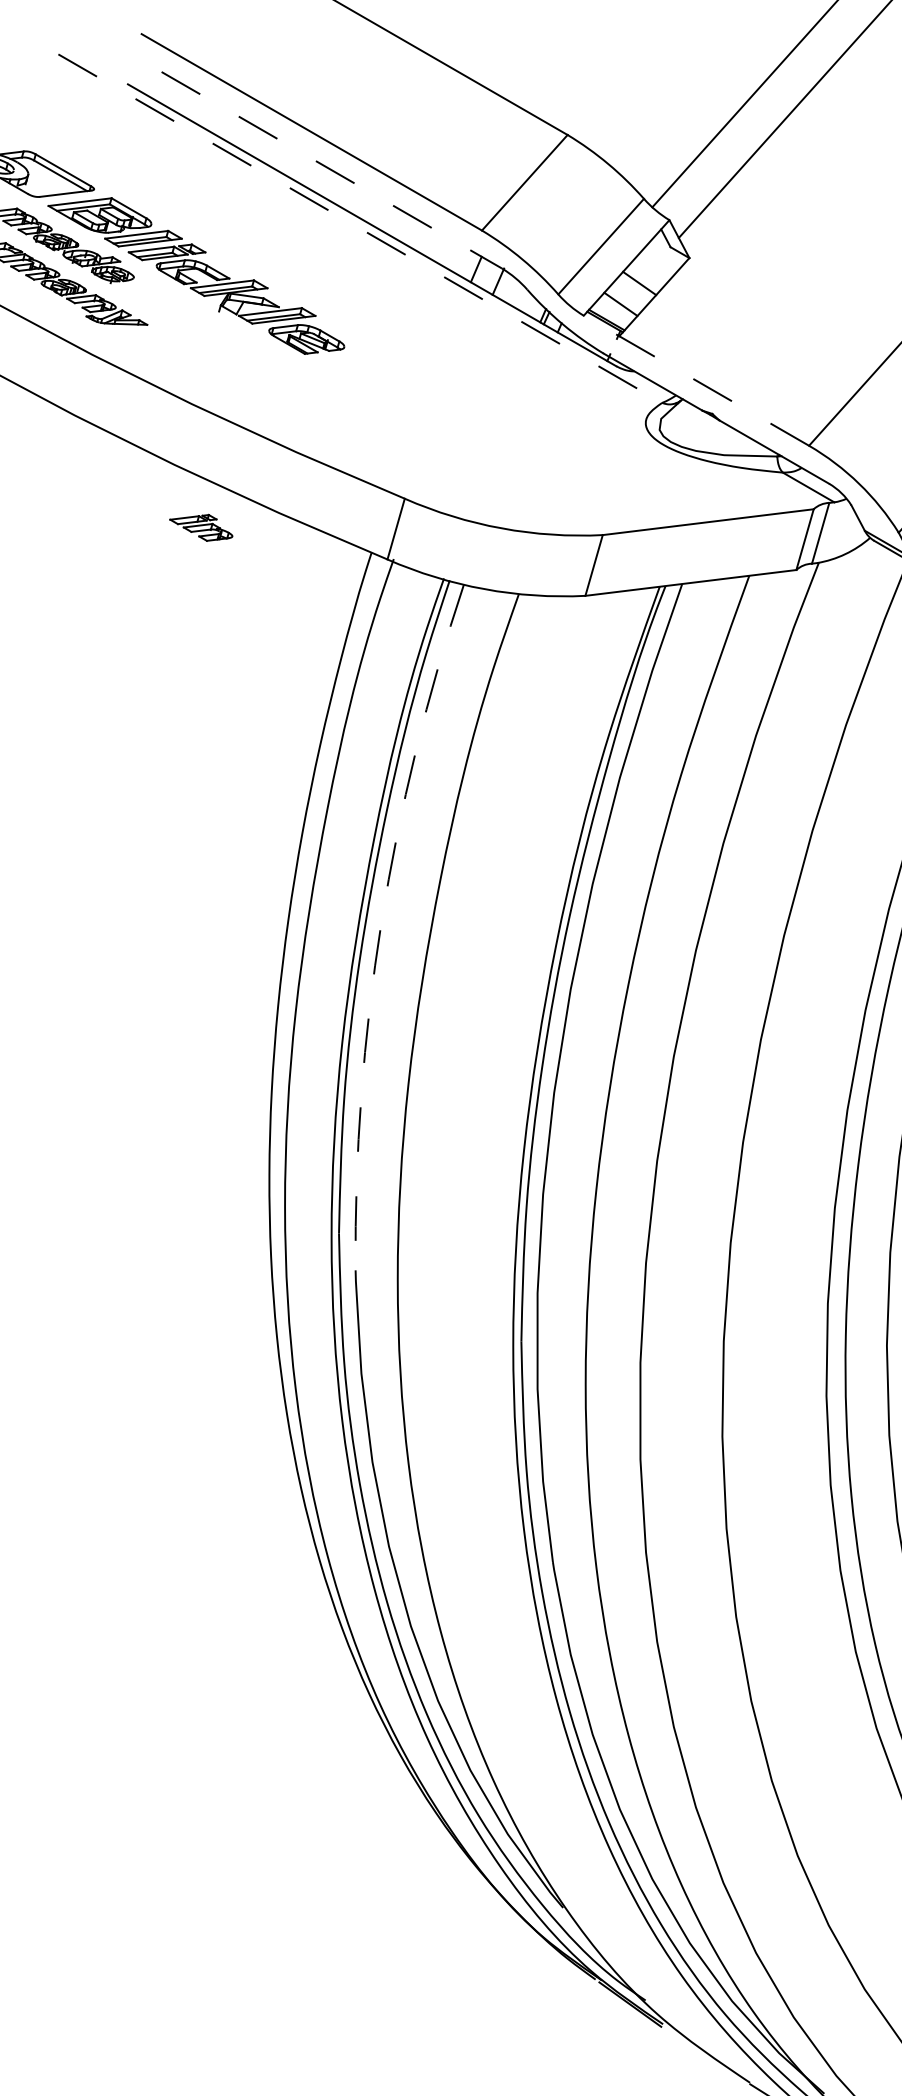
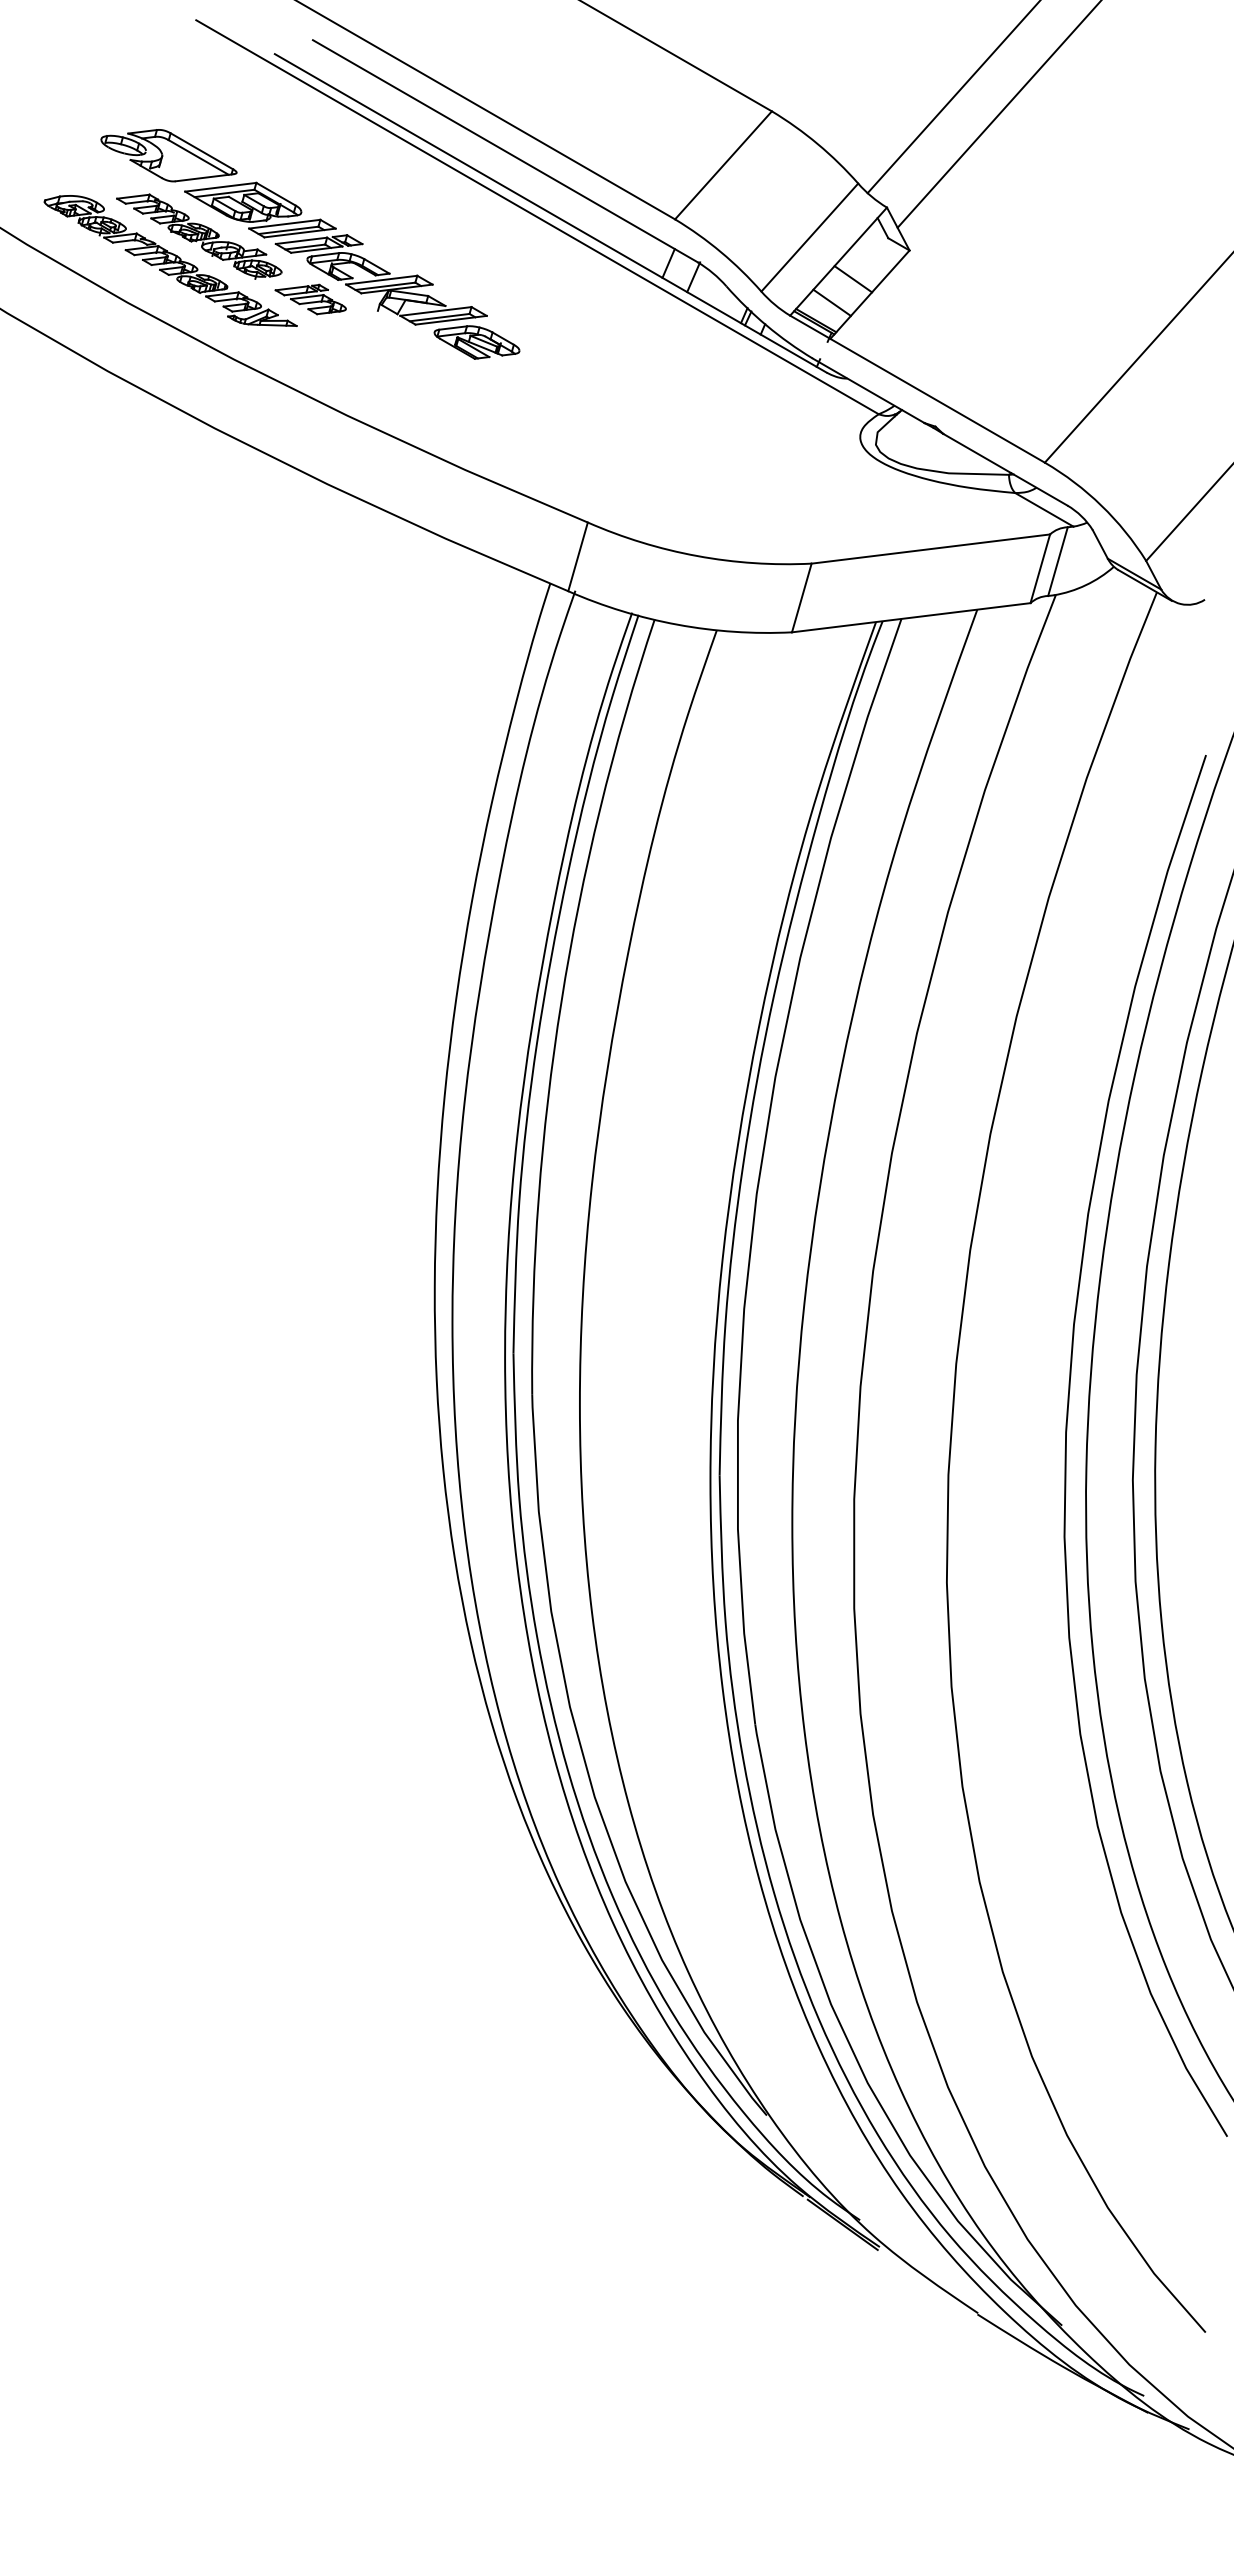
line: (331, 170) -> (505, 151), dashed -> solid
line: (360, 228) -> (537, 217), dashed -> solid
line: (696, 380) -> (917, 388), dashed -> solid
part: (201, 527) -> (310, 299), moved
arc: (381, 922) -> (561, 1001), dashed -> solid

